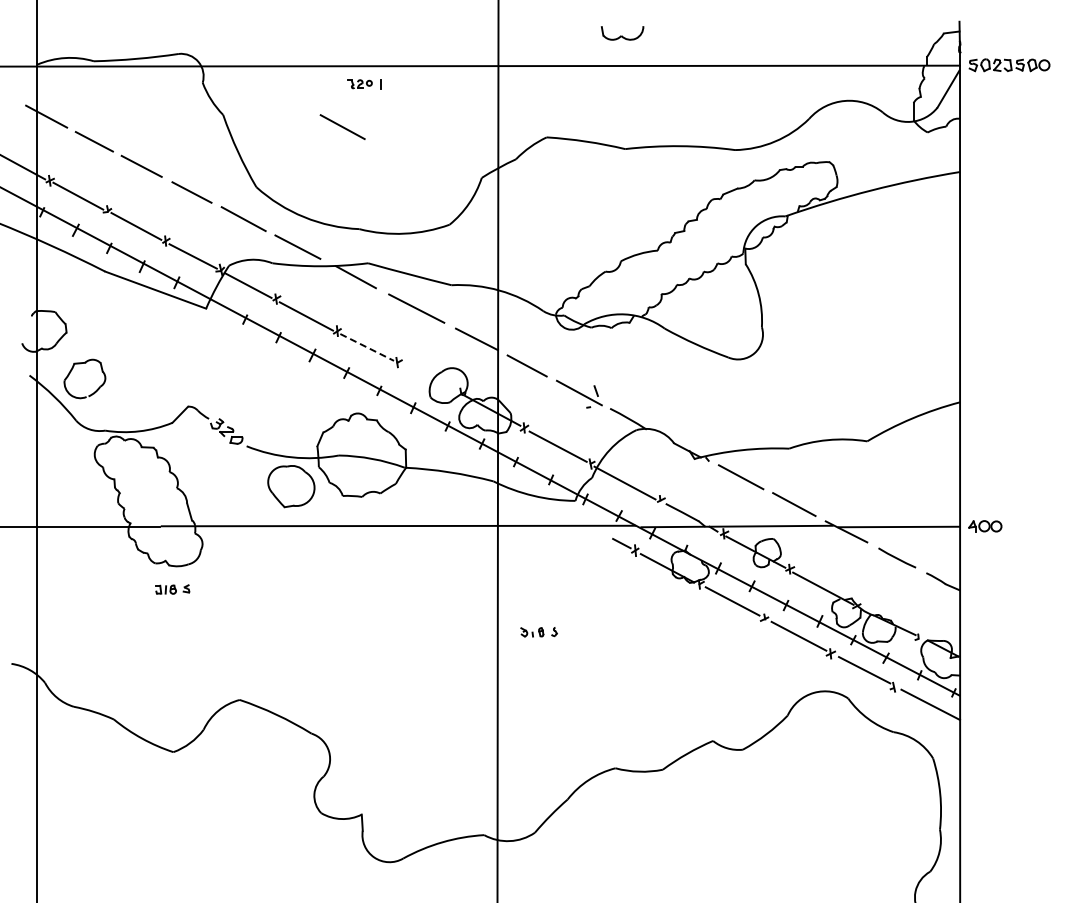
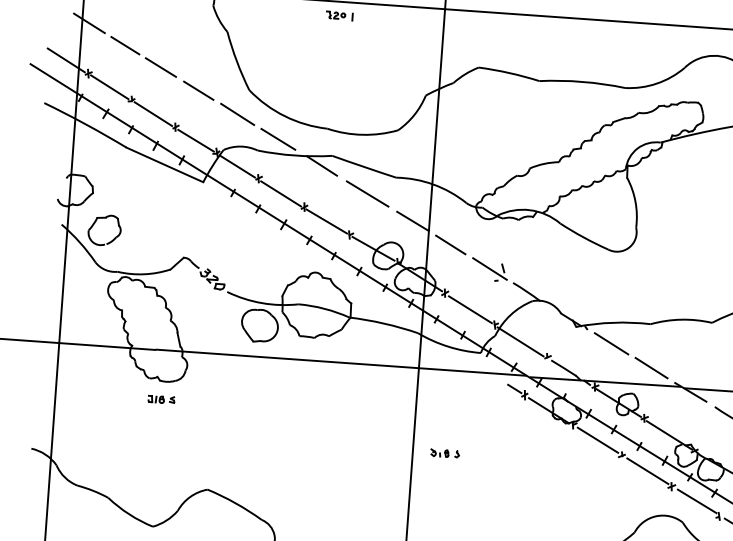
line: (342, 126) -> (319, 47), removed
line: (367, 347) -> (327, 221), dashed -> solid
line: (428, 377) -> (373, 248), added

